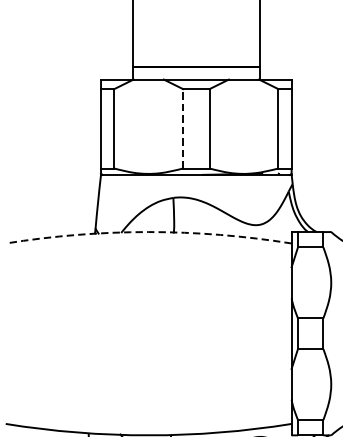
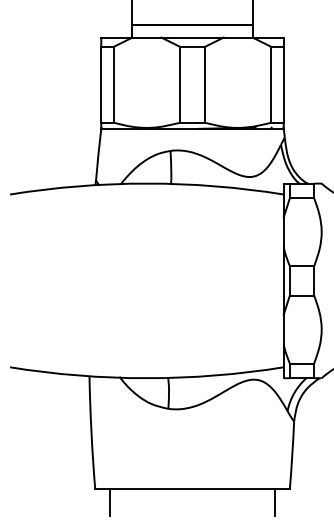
line: (182, 128) -> (179, 84), dashed -> solid
arc: (148, 231) -> (146, 183), dashed -> solid

